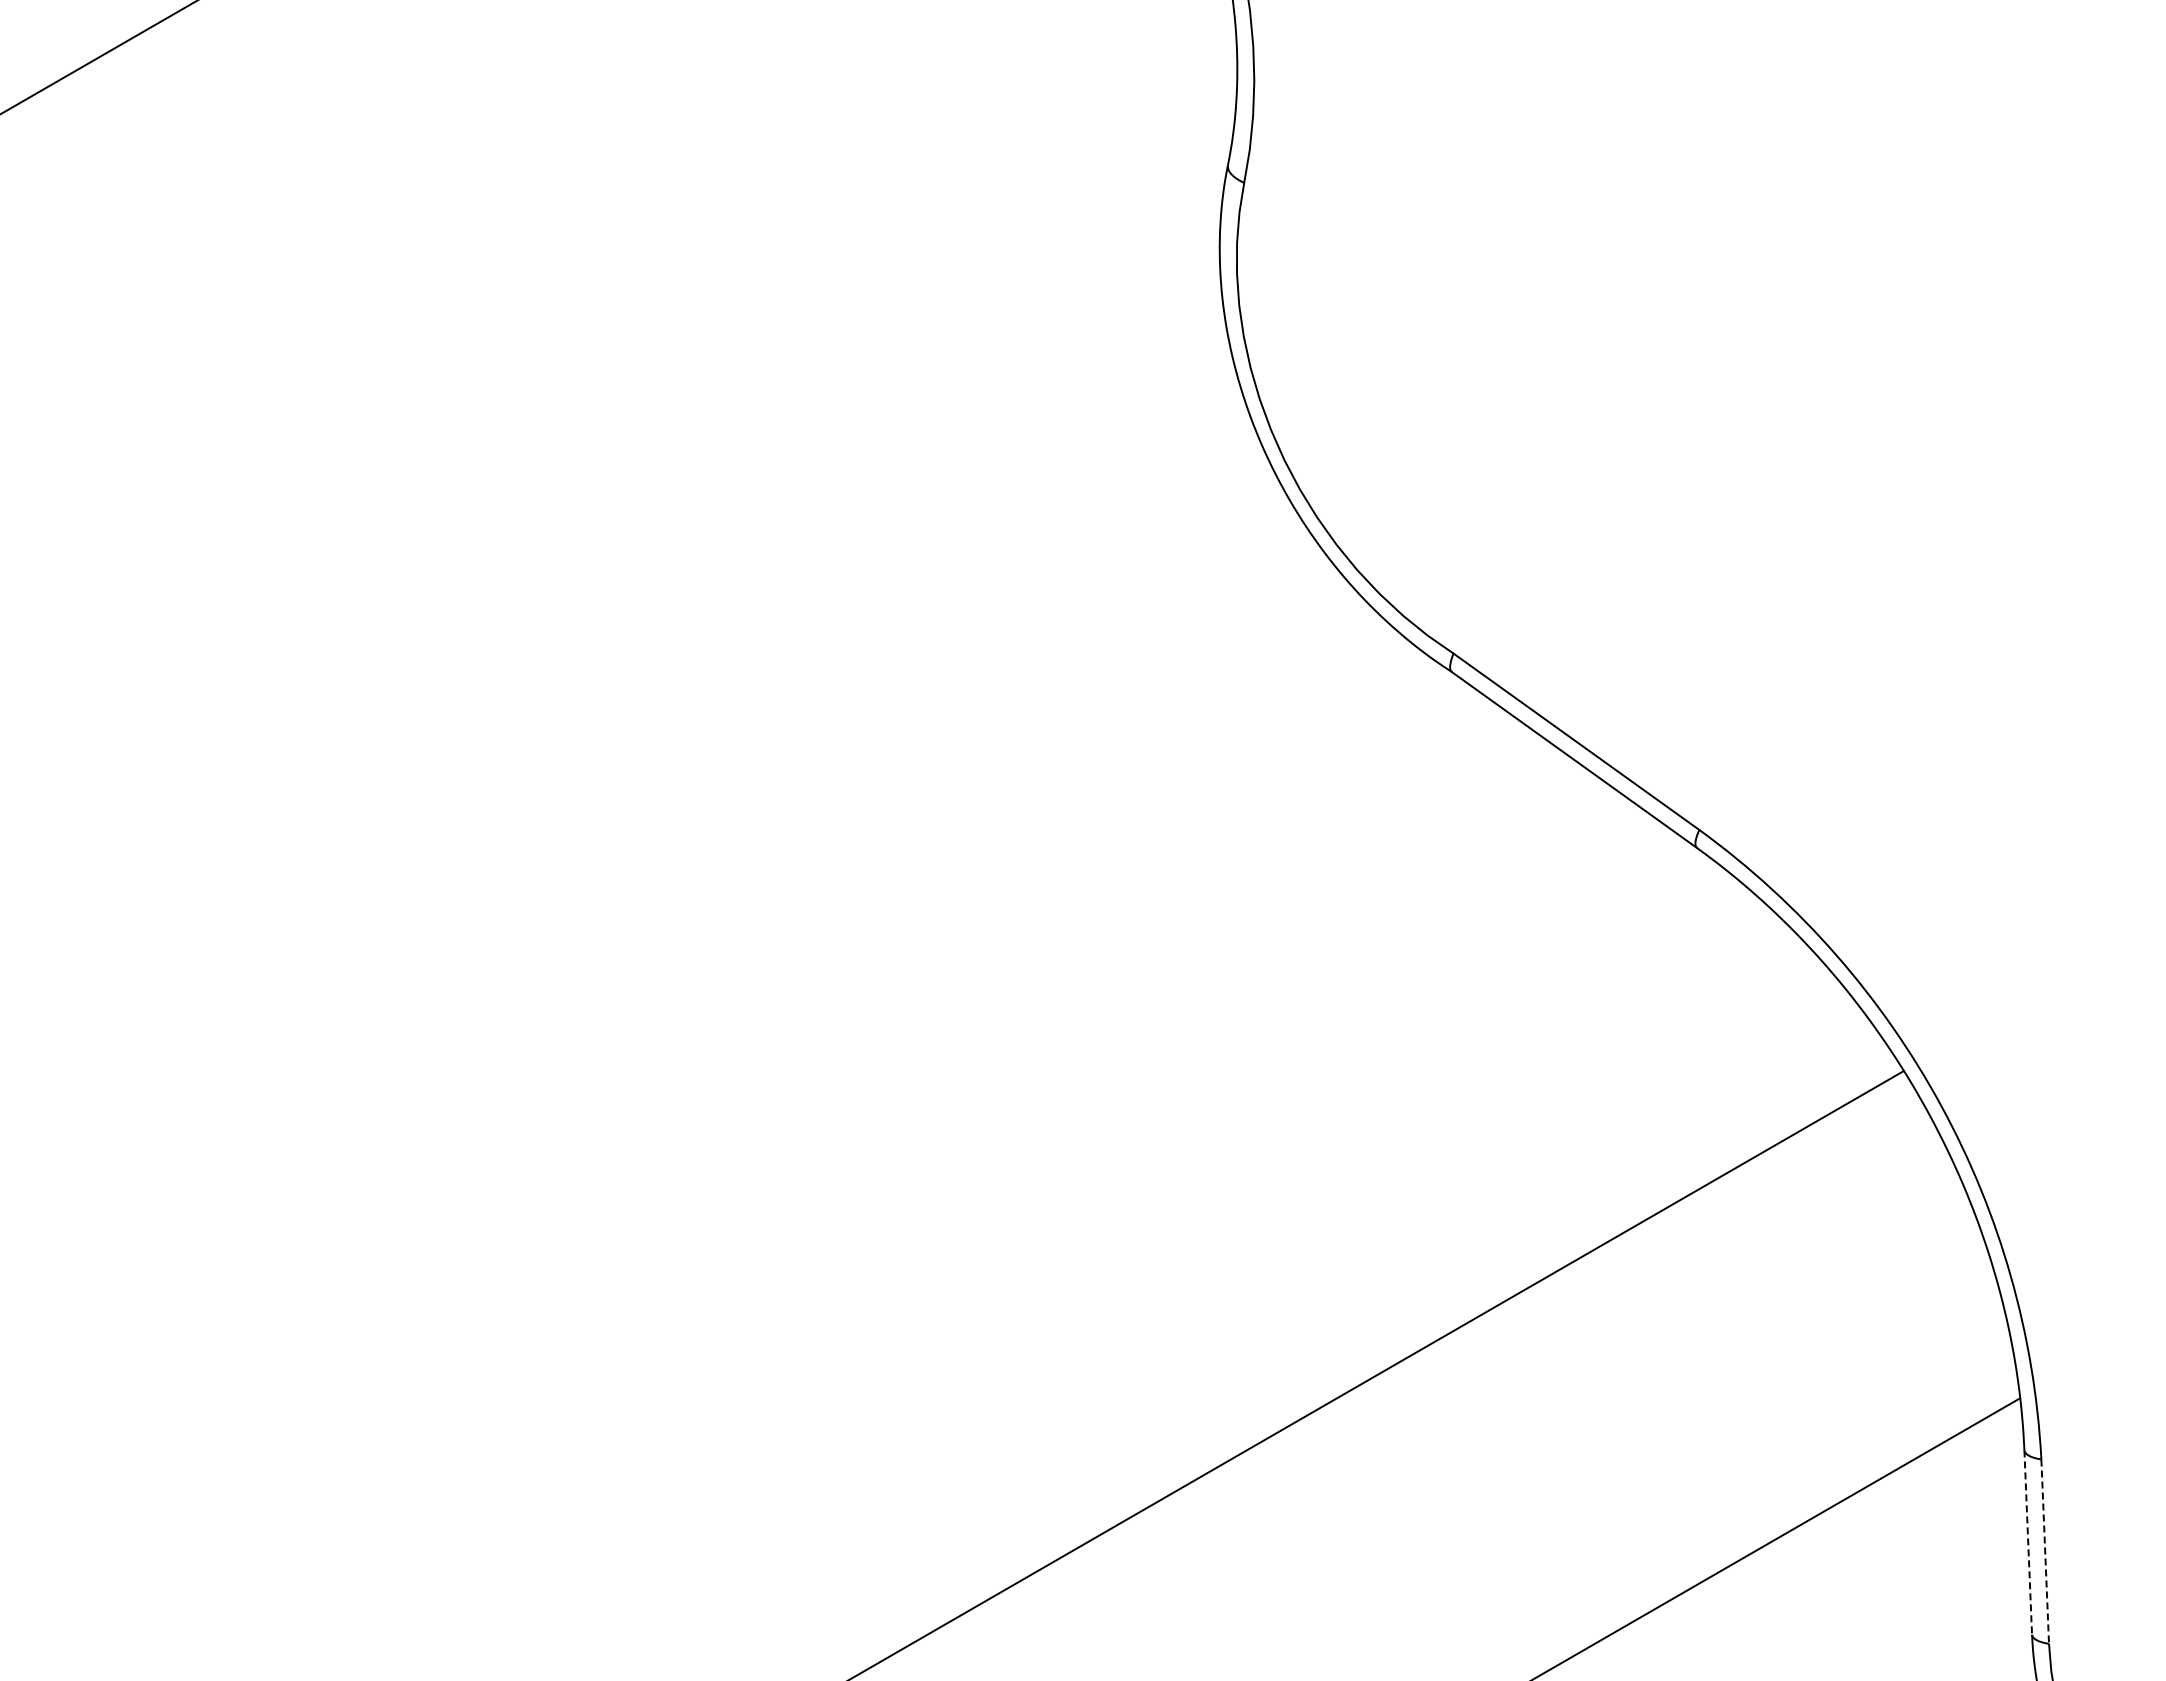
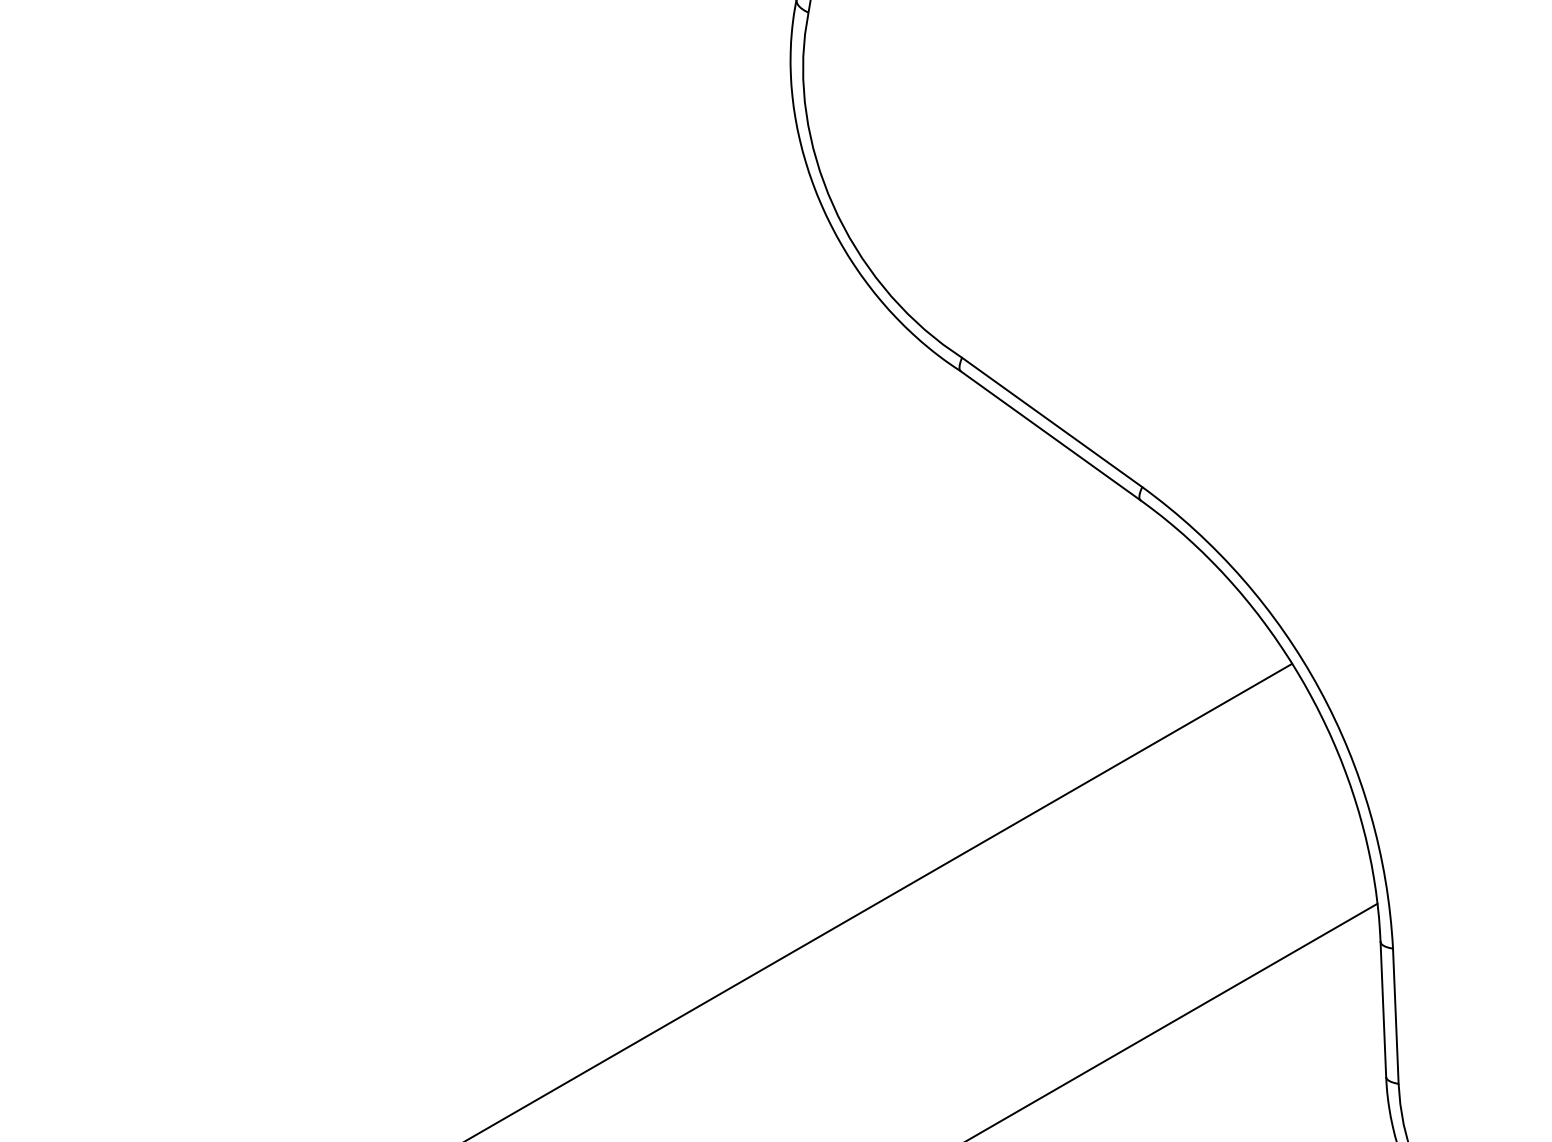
line: (2028, 1543) -> (1383, 1010), dashed -> solid
line: (2045, 1552) -> (1396, 1016), dashed -> solid

